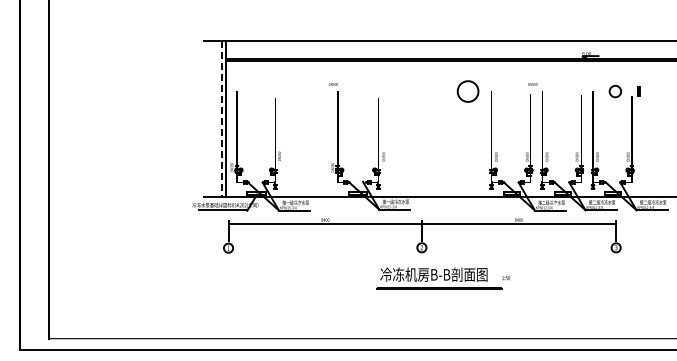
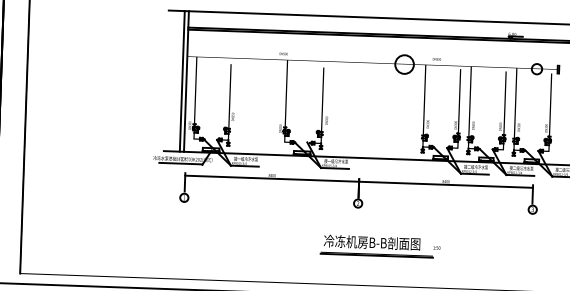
text: (532, 84) -> (436, 59), moved
line: (221, 119) -> (182, 81), dashed -> solid
part: (442, 278) -> (379, 246), moved

